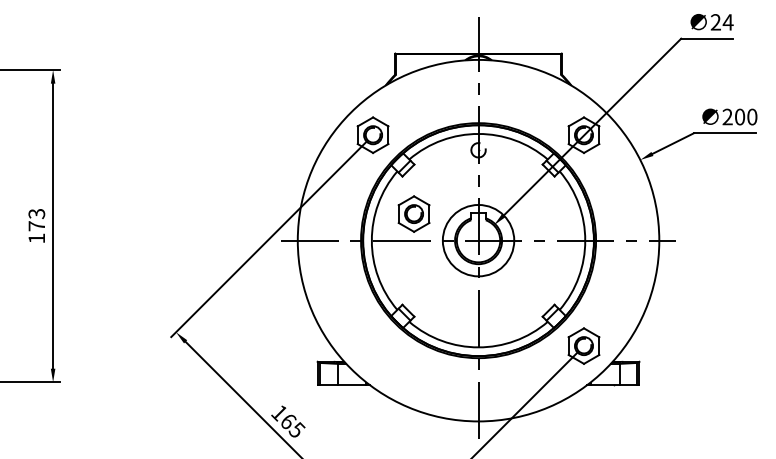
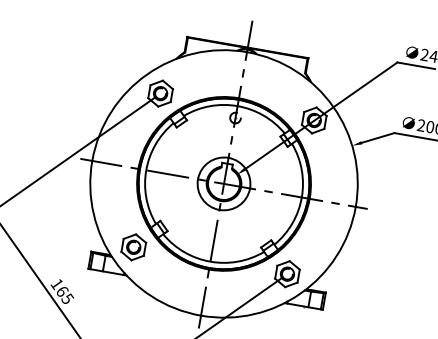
part: (413, 213) -> (133, 246), moved

